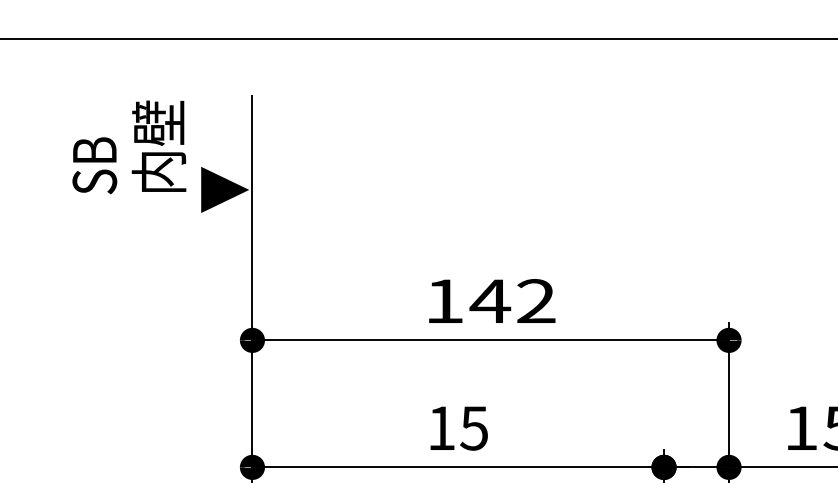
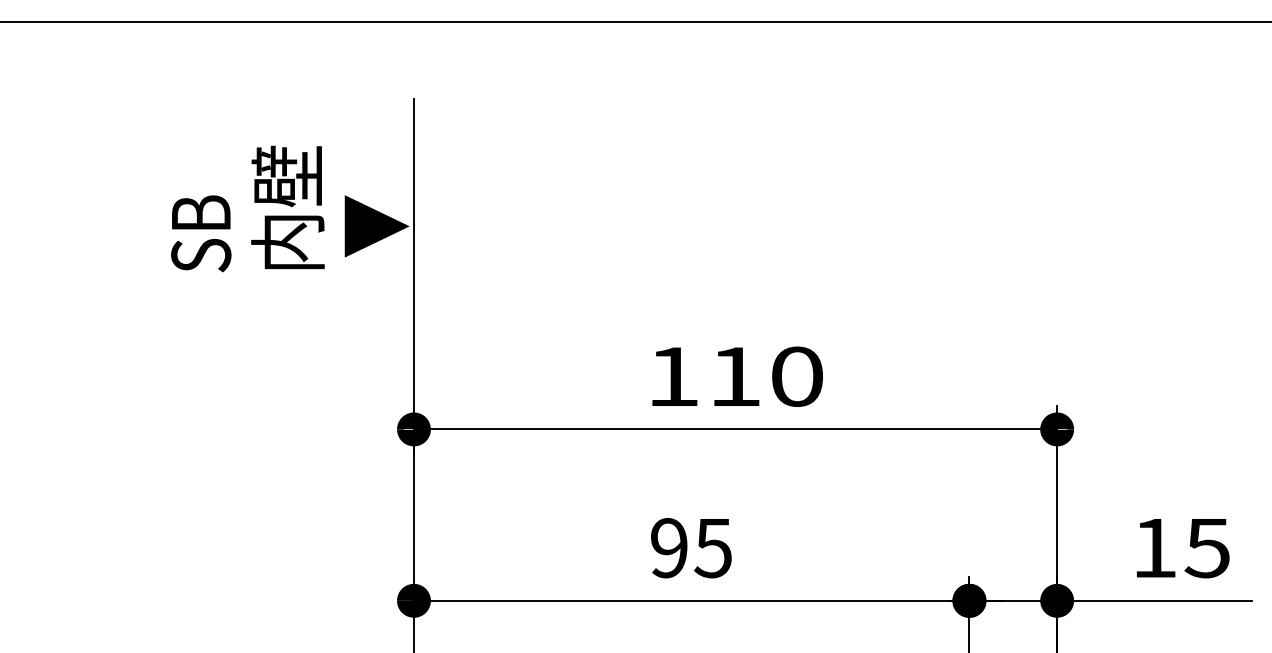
text: (129, 147) -> (247, 208), moved
text: (512, 301) -> (764, 376), 142 -> 110
text: (441, 428) -> (669, 548), 15 -> 95

